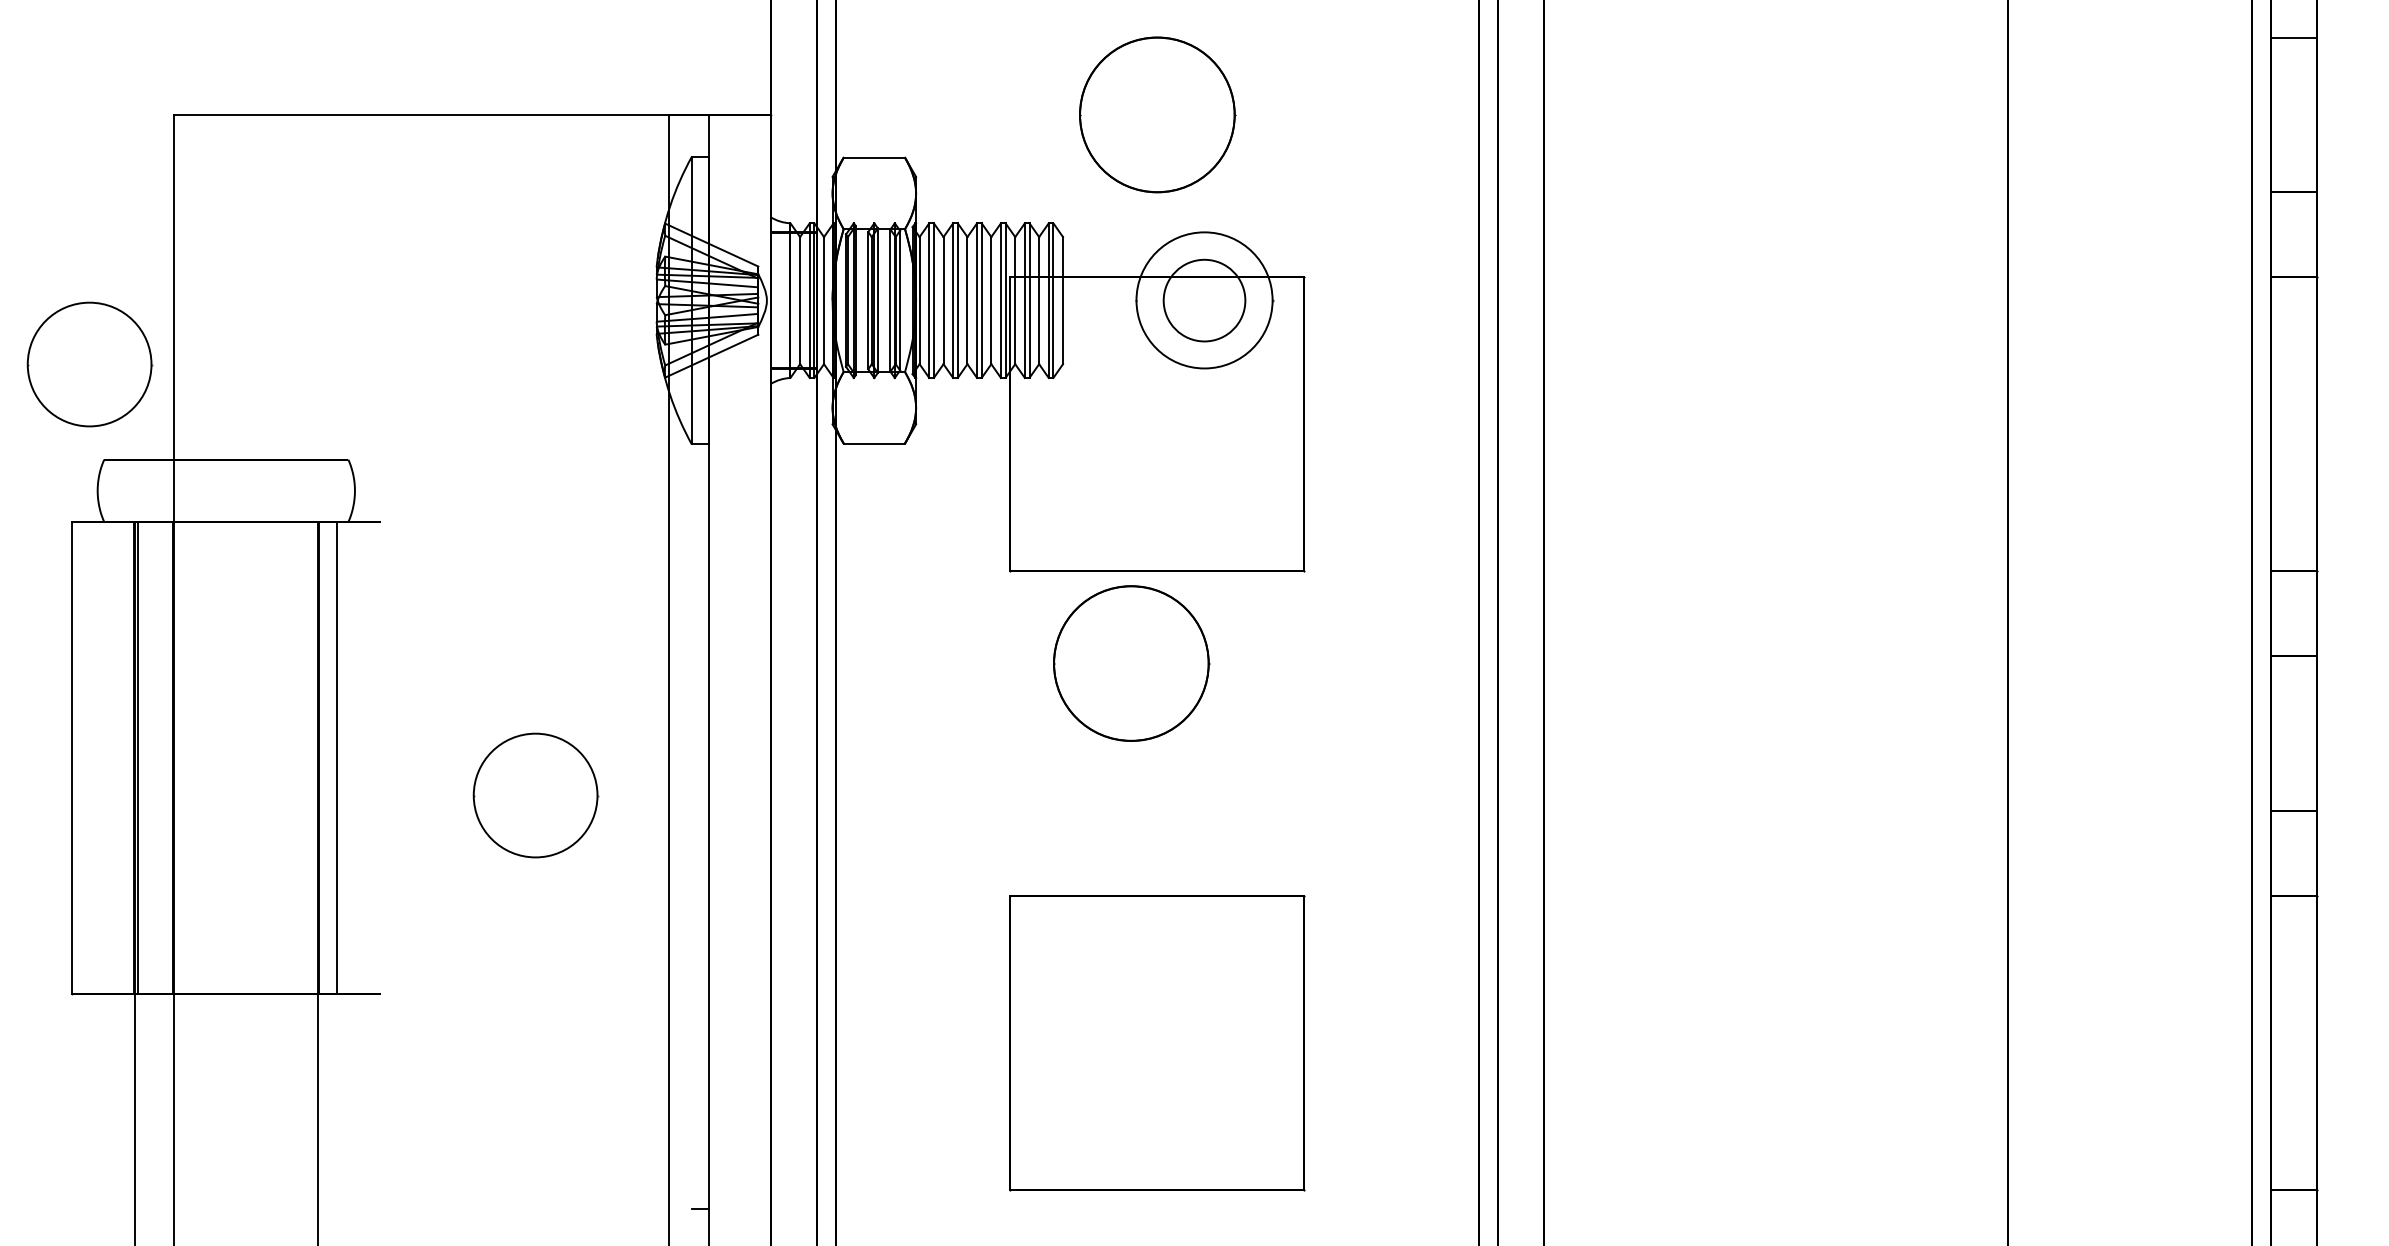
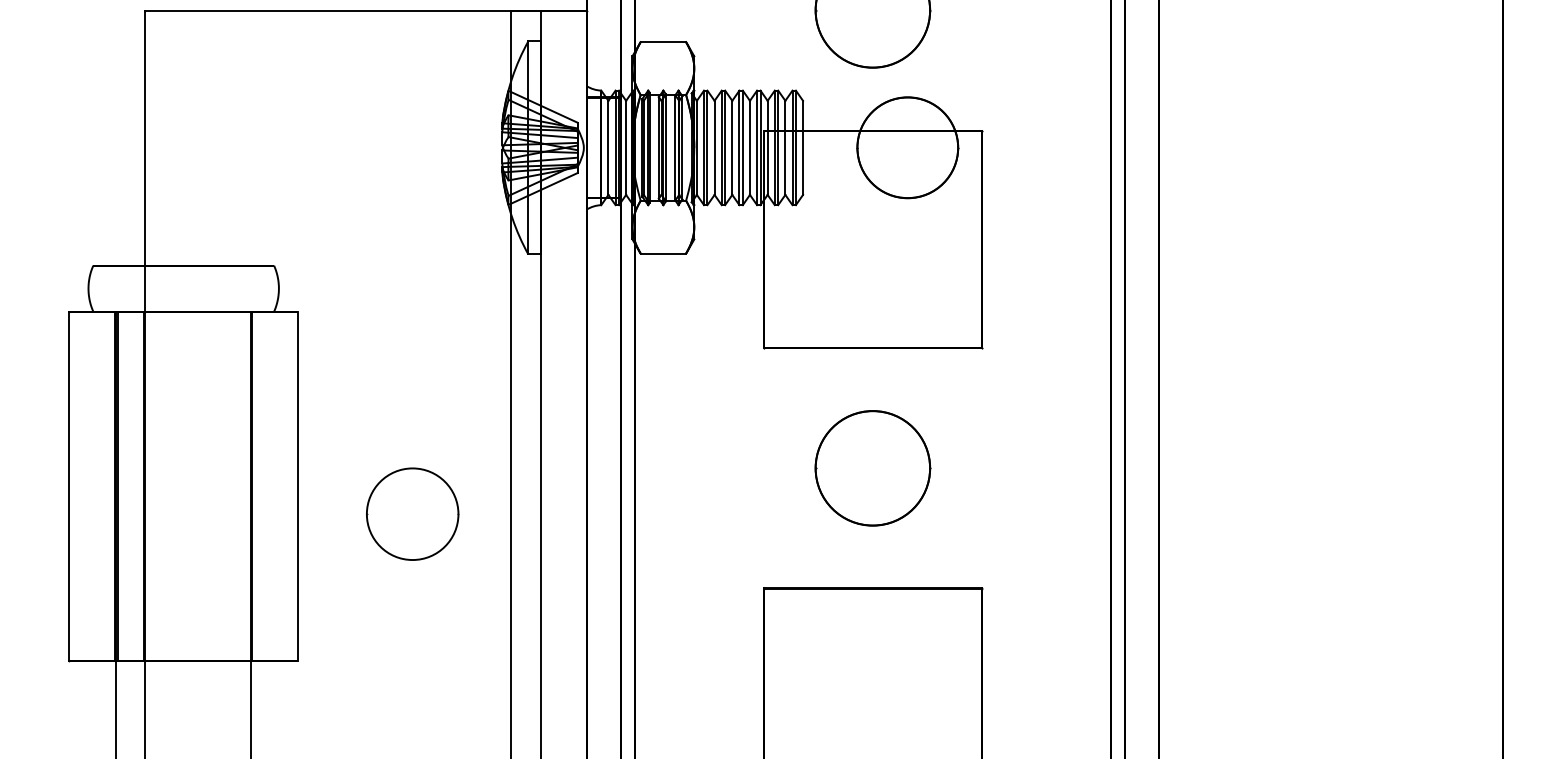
circle: (1204, 300) -> (907, 147), size x1.67
part: (89, 364) -> (82, 195), removed
part: (1131, 663) -> (872, 468), moved
line: (336, 757) -> (297, 486), moved

